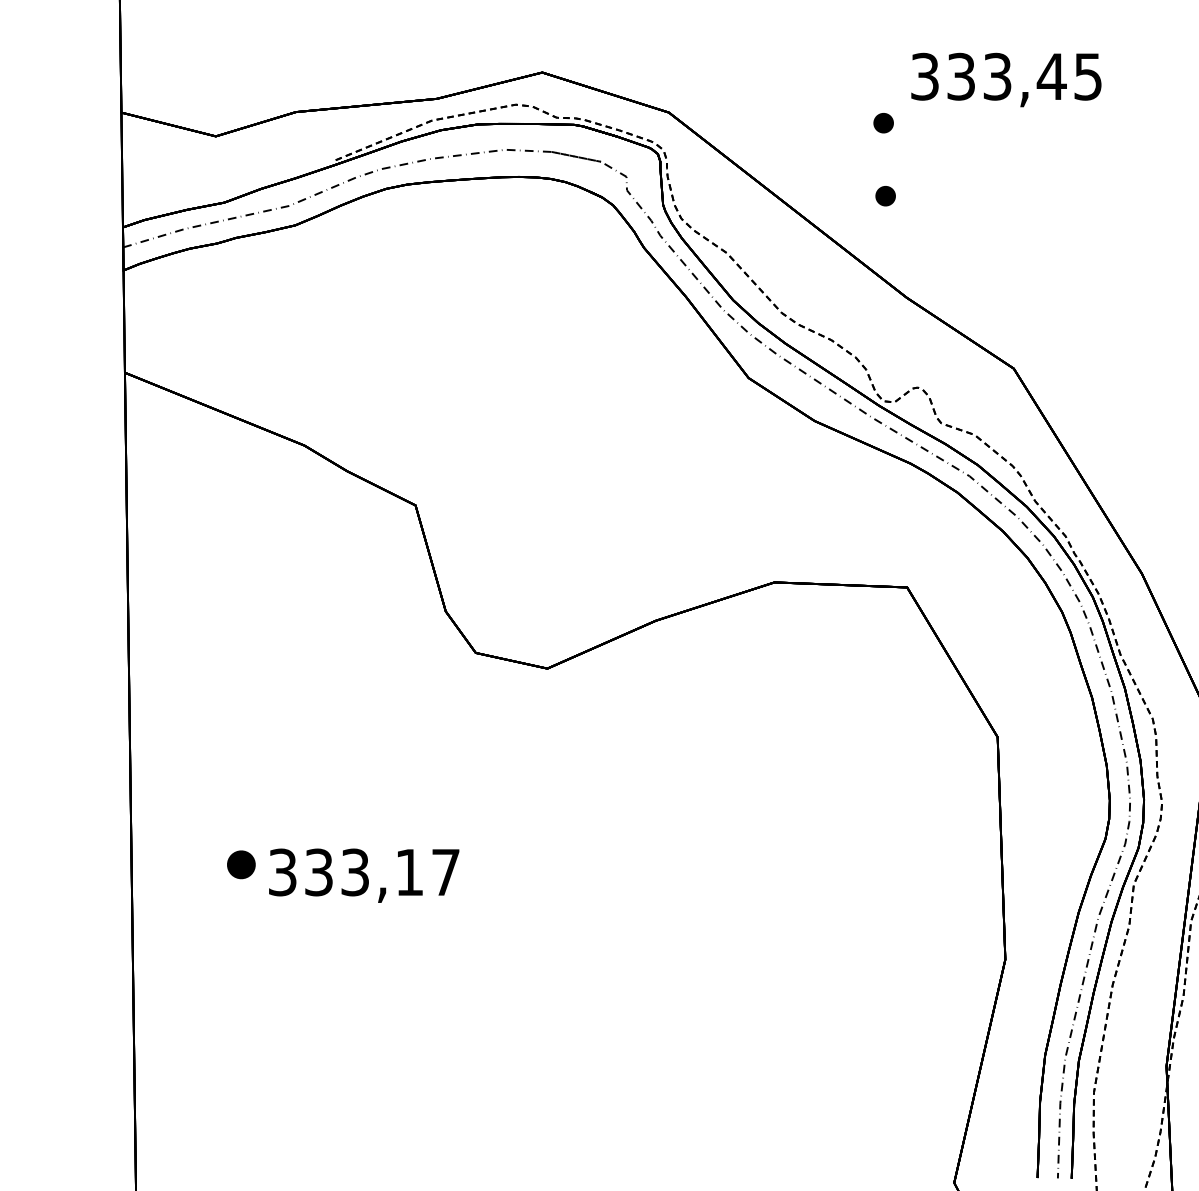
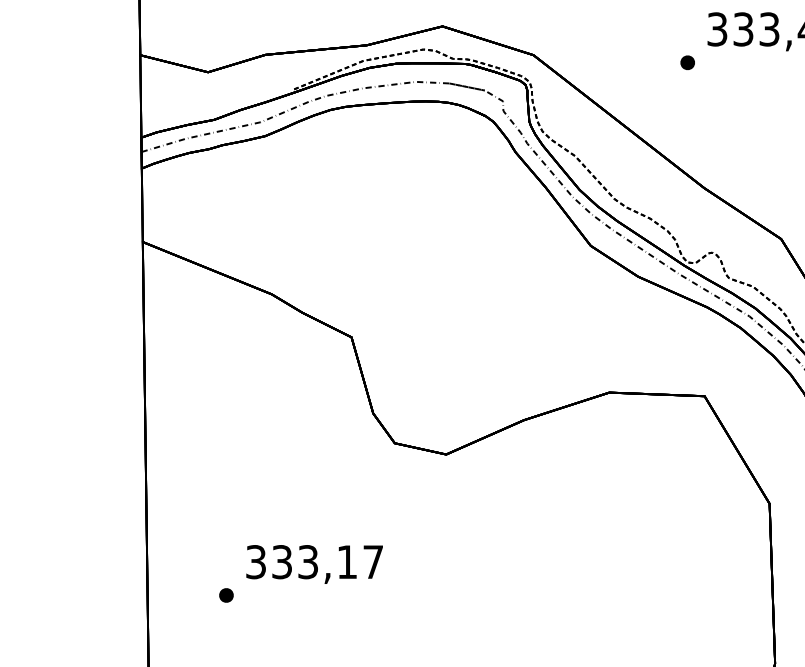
part: (885, 196) -> (689, 115), removed
part: (241, 864) -> (226, 595), size x0.71
text: (364, 875) -> (314, 564), moved

